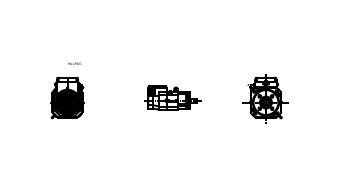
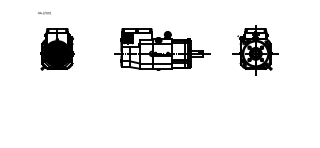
text: (74, 63) -> (44, 12), moved
part: (172, 97) -> (162, 48), size x1.67

